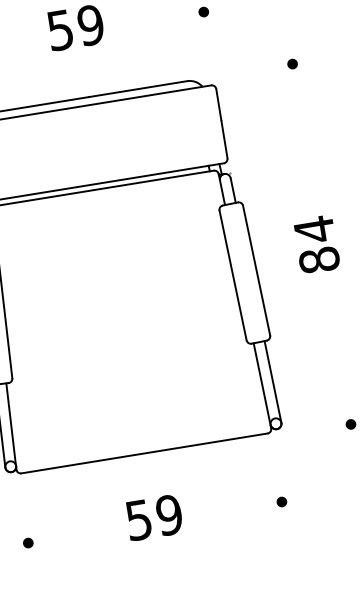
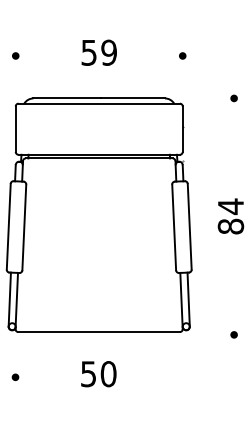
part: (281, 500) -> (181, 376), removed
text: (169, 515) -> (108, 374), 59 -> 50

